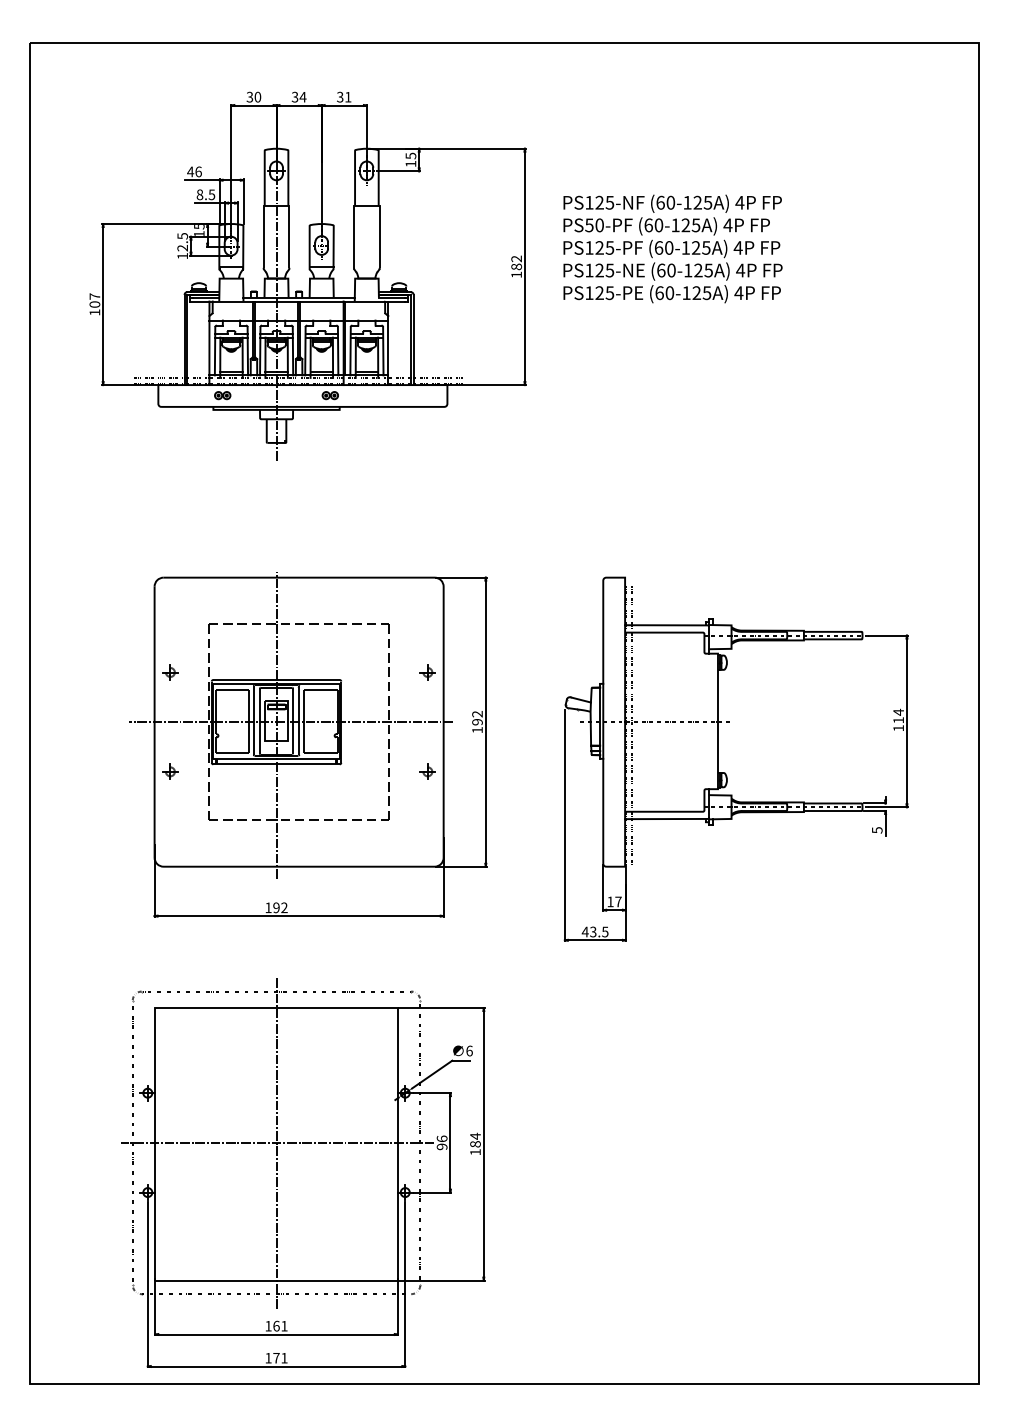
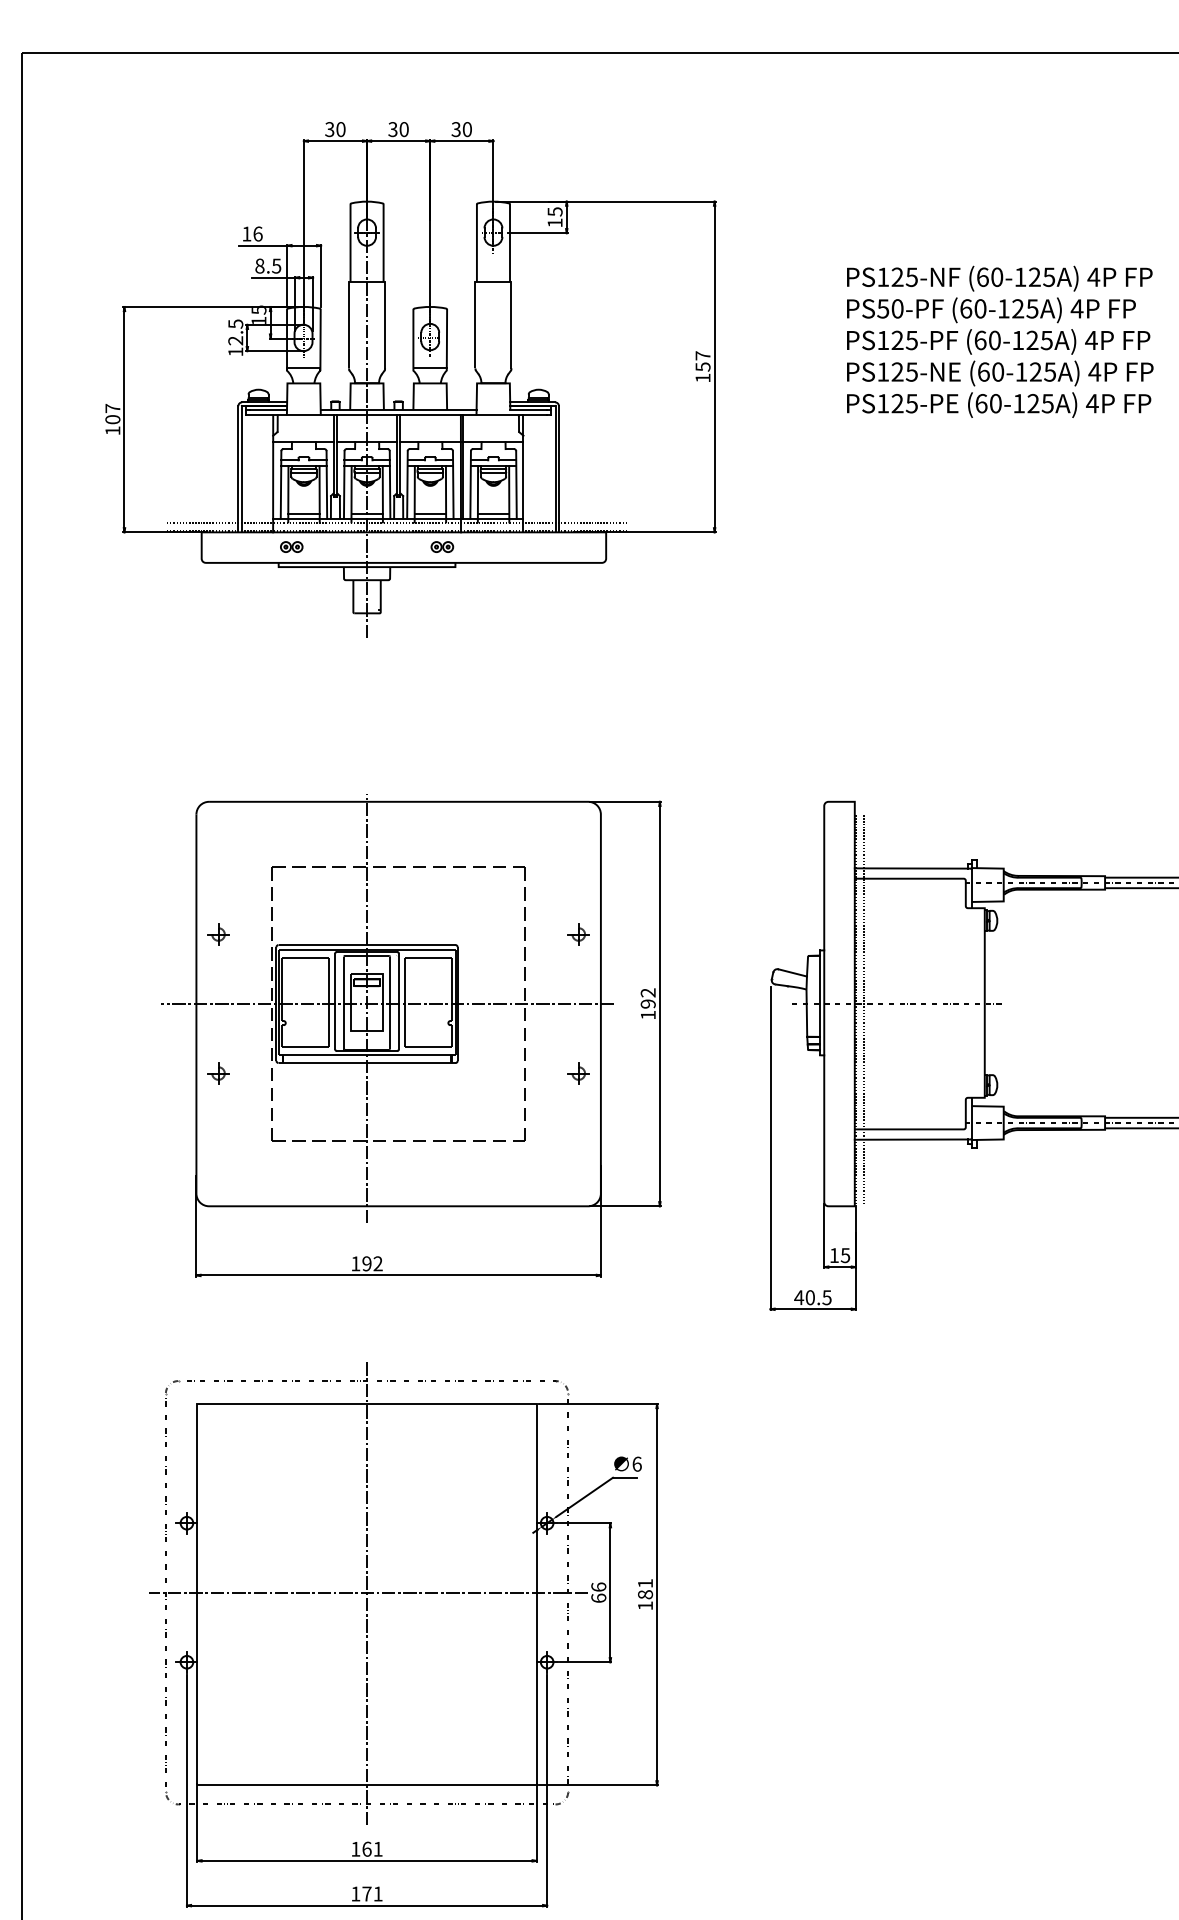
text: (302, 96) -> (403, 128), 34 -> 30
text: (348, 96) -> (467, 128), 31 -> 30
text: (190, 171) -> (246, 233), 46 -> 16
text: (672, 248) -> (999, 341), moved
text: (516, 262) -> (702, 360), 182 -> 157
text: (618, 901) -> (845, 1254), 17 -> 15
text: (593, 931) -> (810, 1296), 43.5 -> 40.5
text: (475, 1135) -> (645, 1582), 184 -> 181
text: (441, 1146) -> (597, 1597), 96 -> 66

